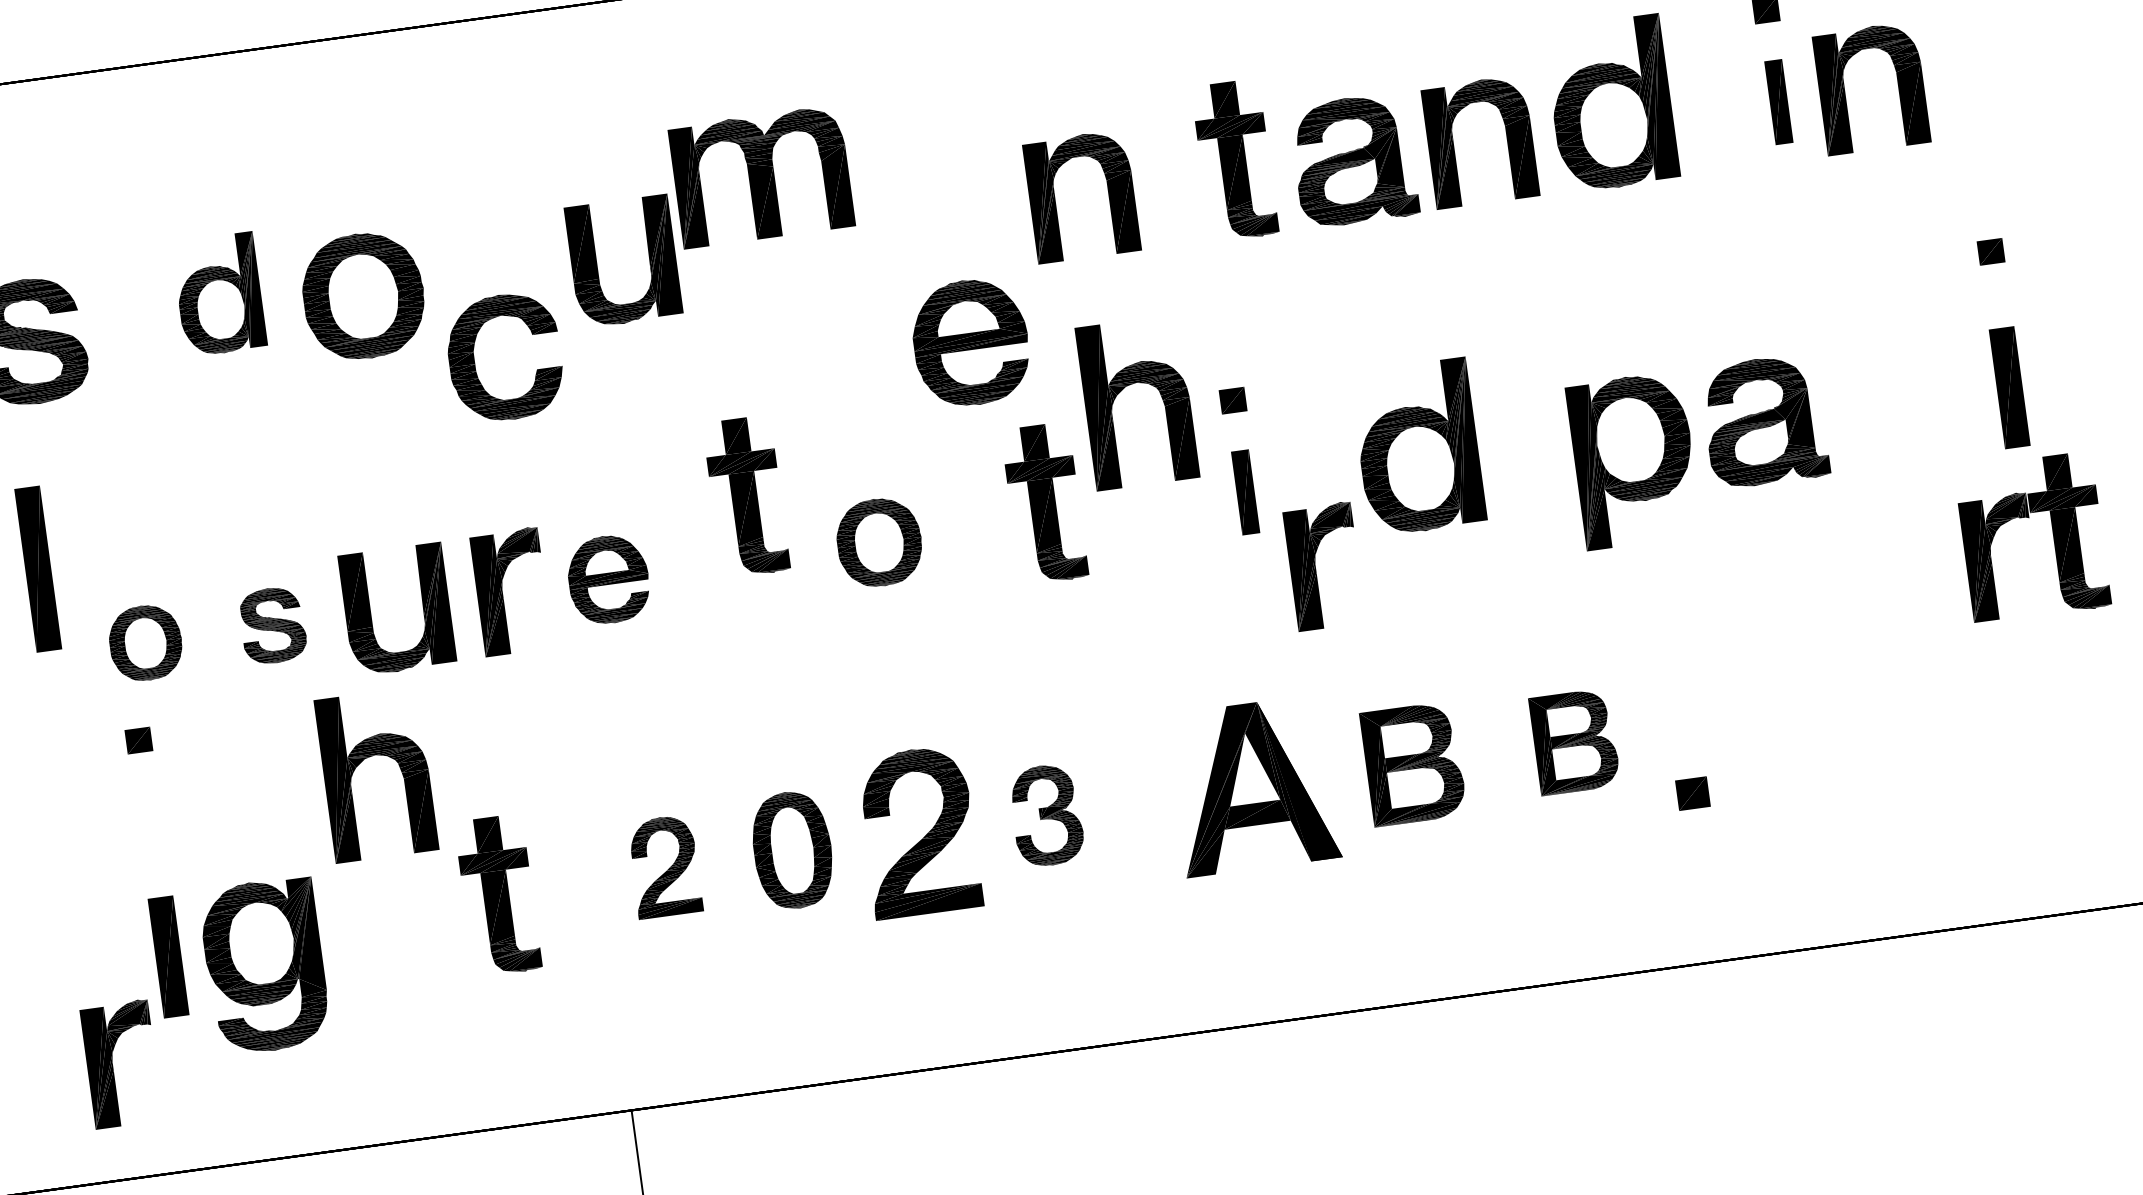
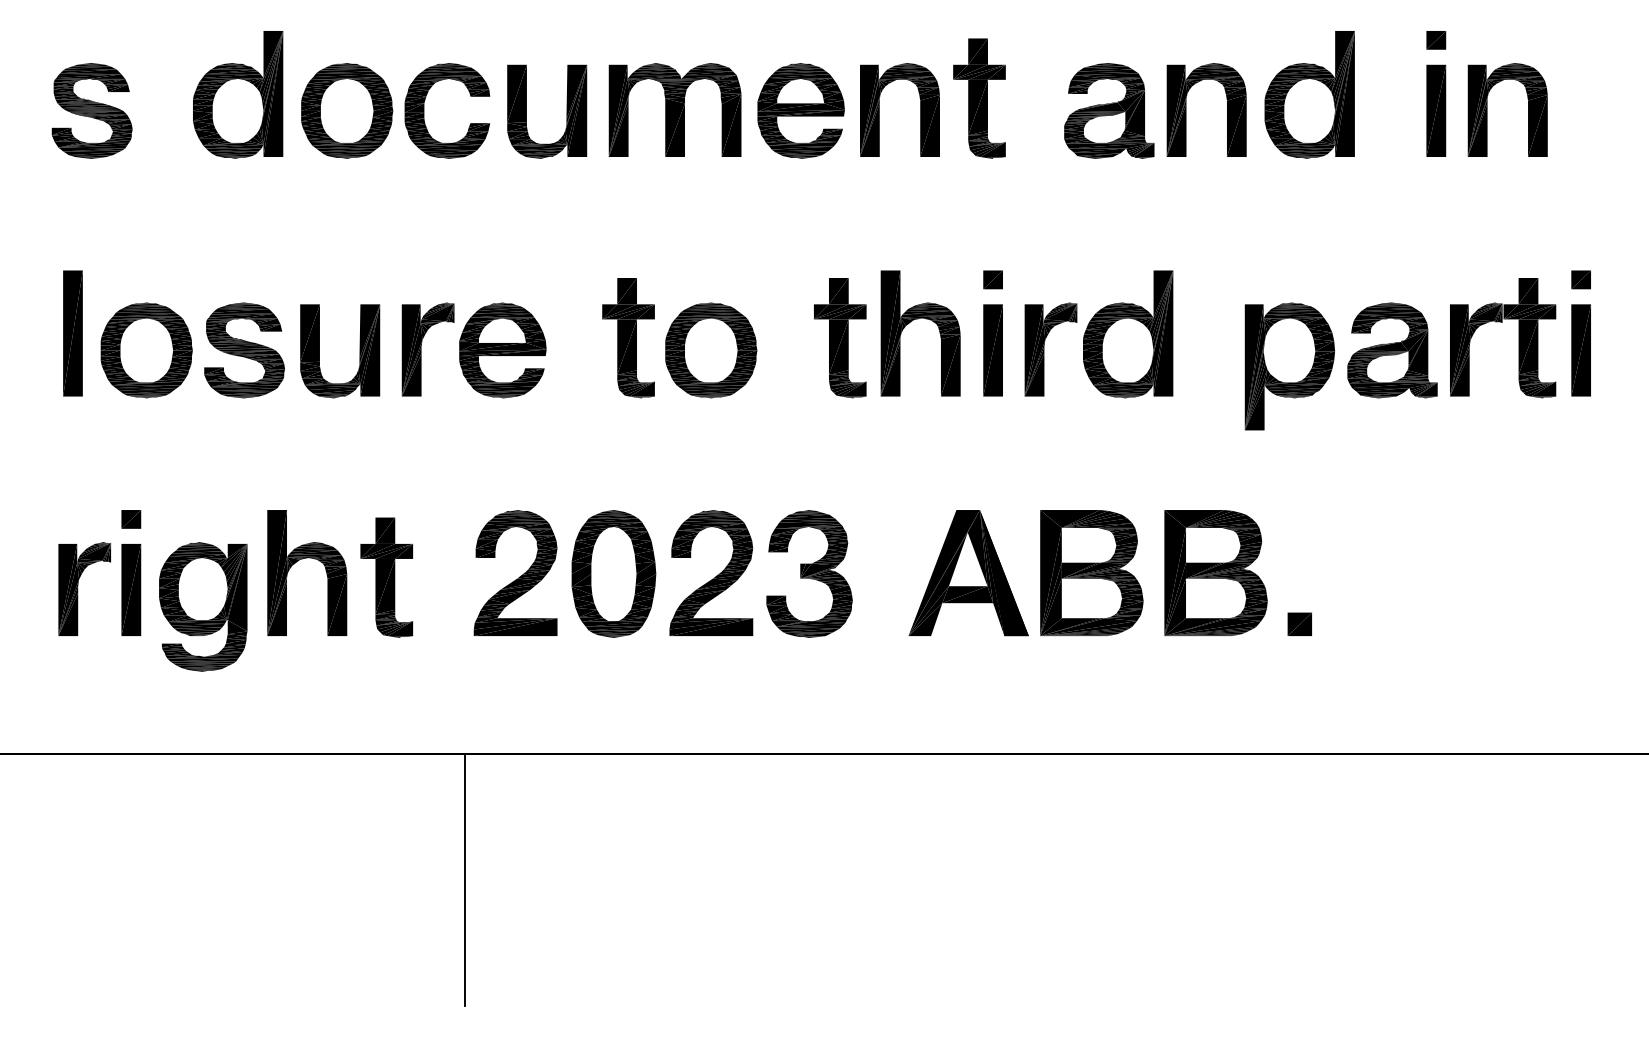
part: (1779, 101) -> (1436, 110), size x1.43
part: (1235, 160) -> (979, 98), moved
part: (760, 176) -> (674, 109), moved
part: (1990, 251) -> (1580, 279), moved
part: (219, 294) -> (238, 94), size x1.43
part: (970, 342) -> (800, 110), moved
part: (475, 361) -> (424, 110), moved
part: (1132, 384) -> (918, 319), moved
part: (1244, 492) -> (992, 350), size x1.43
part: (746, 497) -> (628, 338), moved
part: (2052, 535) -> (1518, 338), moved
part: (879, 542) -> (711, 350), size x1.43
part: (1323, 566) -> (1050, 349), moved
part: (37, 569) -> (72, 333), moved
part: (608, 579) -> (502, 350), size x1.43
part: (273, 625) -> (244, 350), size x1.67
part: (145, 643) -> (146, 350), size x1.67
part: (139, 740) -> (131, 519), moved
part: (1574, 741) -> (1215, 572), size x1.67
part: (367, 758) -> (302, 559), moved
part: (1413, 763) -> (1091, 572), size x1.43
part: (1046, 814) -> (809, 573), size x1.67
part: (792, 849) -> (613, 573), size x1.43
part: (664, 865) -> (515, 572), size x1.67
part: (121, 1063) -> (84, 588), moved

